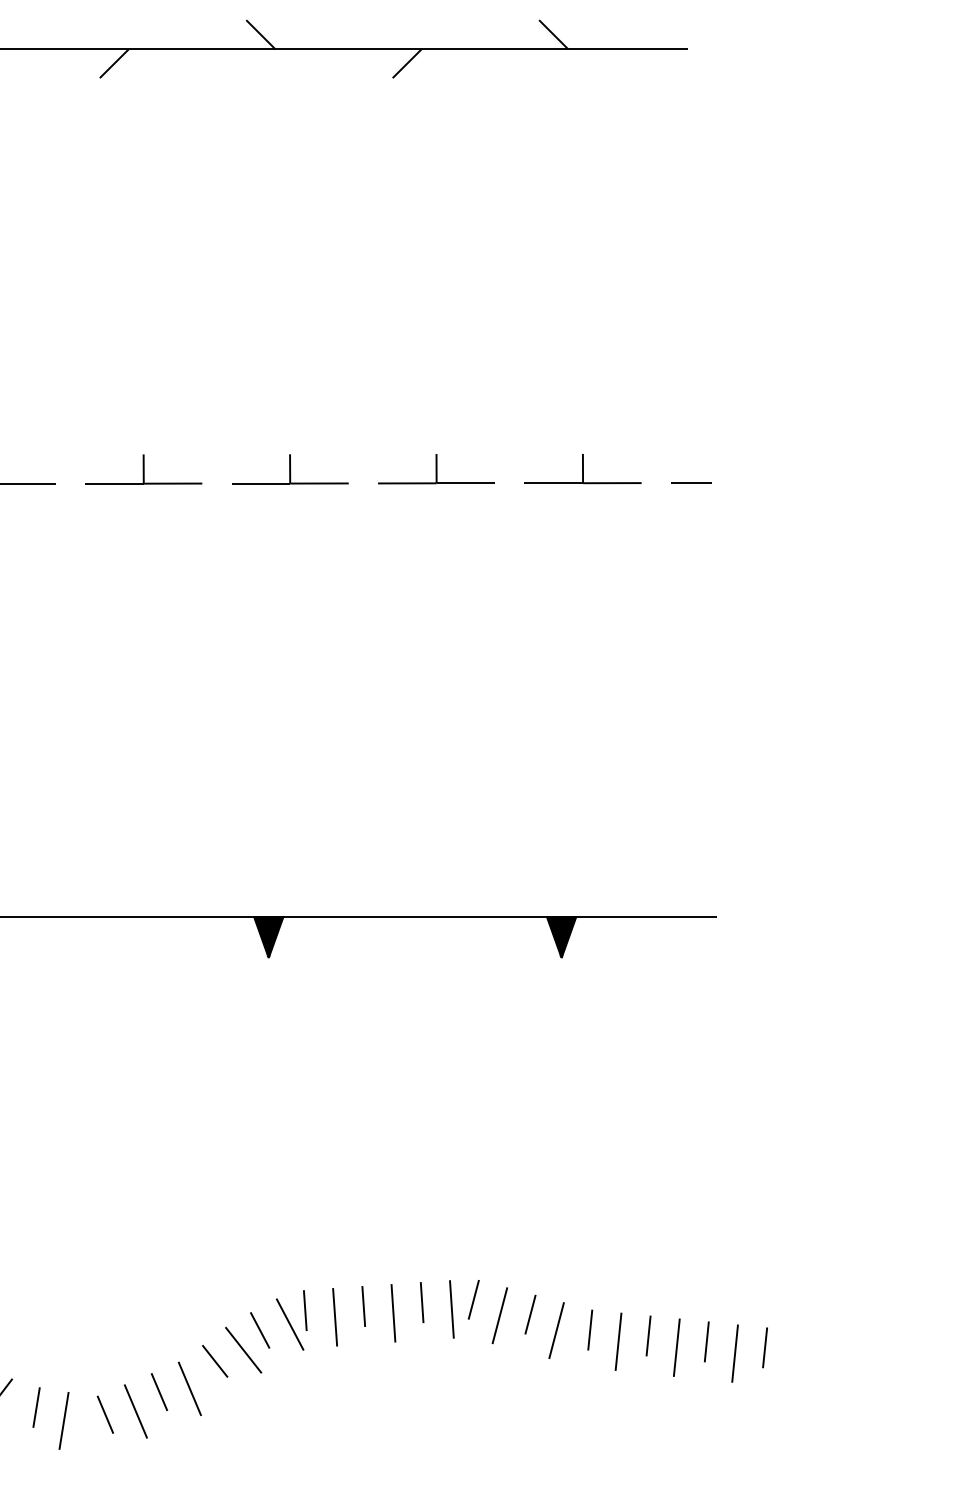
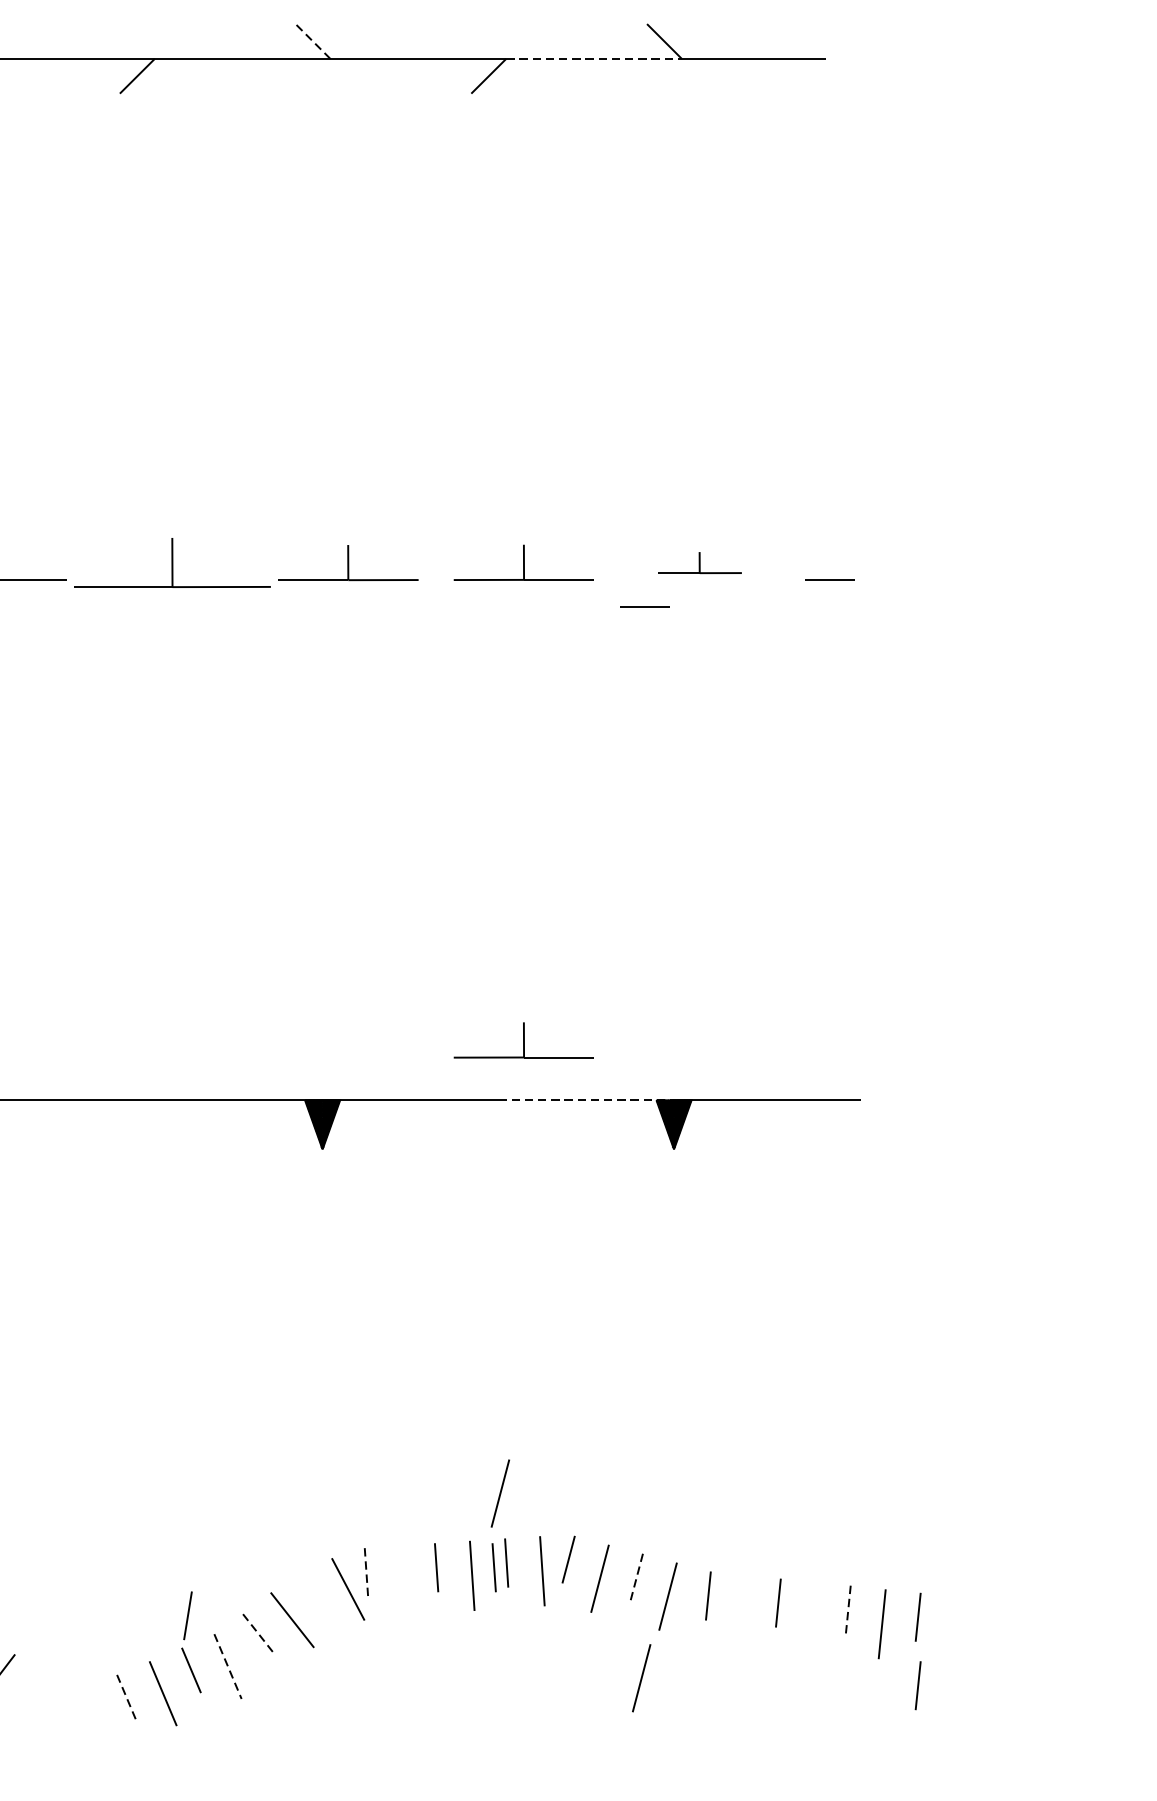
line: (260, 34) -> (312, 41), solid -> dashed
line: (495, 49) -> (594, 59), solid -> dashed
part: (143, 469) -> (172, 563), size x1.4
part: (582, 469) -> (699, 563), size x0.6
line: (537, 505) -> (645, 606), added
part: (436, 867) -> (523, 1040), added
line: (488, 916) -> (586, 1099), solid -> dashed
line: (416, 1244) -> (499, 1493), added
line: (411, 1306) -> (493, 1567), added
line: (305, 1311) -> (366, 1573), solid -> dashed
line: (530, 1315) -> (636, 1578), solid -> dashed
line: (334, 1317) -> (401, 1580), removed
line: (260, 1330) -> (312, 1596), removed
line: (618, 1341) -> (742, 1609), removed
line: (706, 1341) -> (847, 1609), solid -> dashed
line: (676, 1347) -> (811, 1616), removed
line: (215, 1361) -> (258, 1633), solid -> dashed
line: (190, 1389) -> (228, 1667), solid -> dashed
line: (534, 1398) -> (641, 1678), added
line: (764, 1404) -> (917, 1685), added
line: (36, 1407) -> (187, 1615), moved
line: (105, 1414) -> (126, 1697), solid -> dashed
line: (63, 1420) -> (76, 1704), removed

